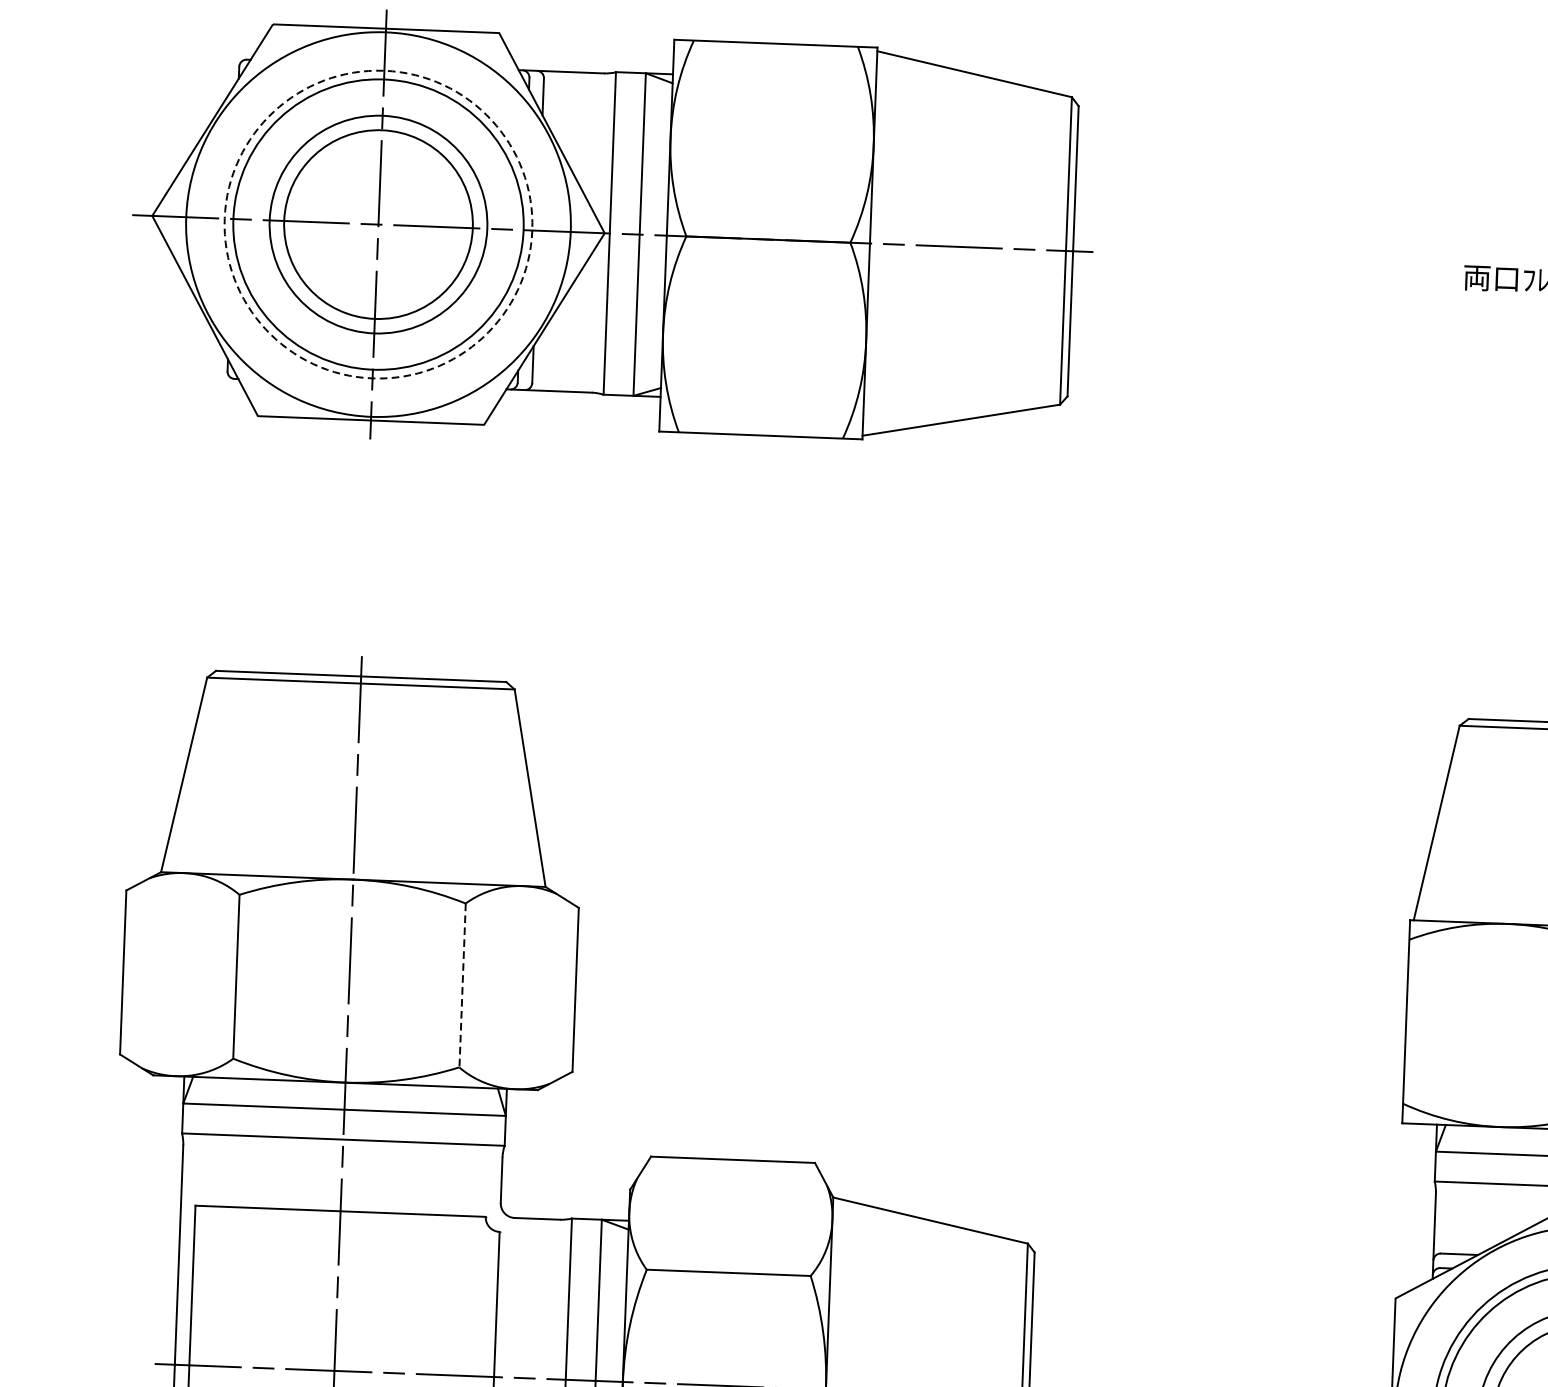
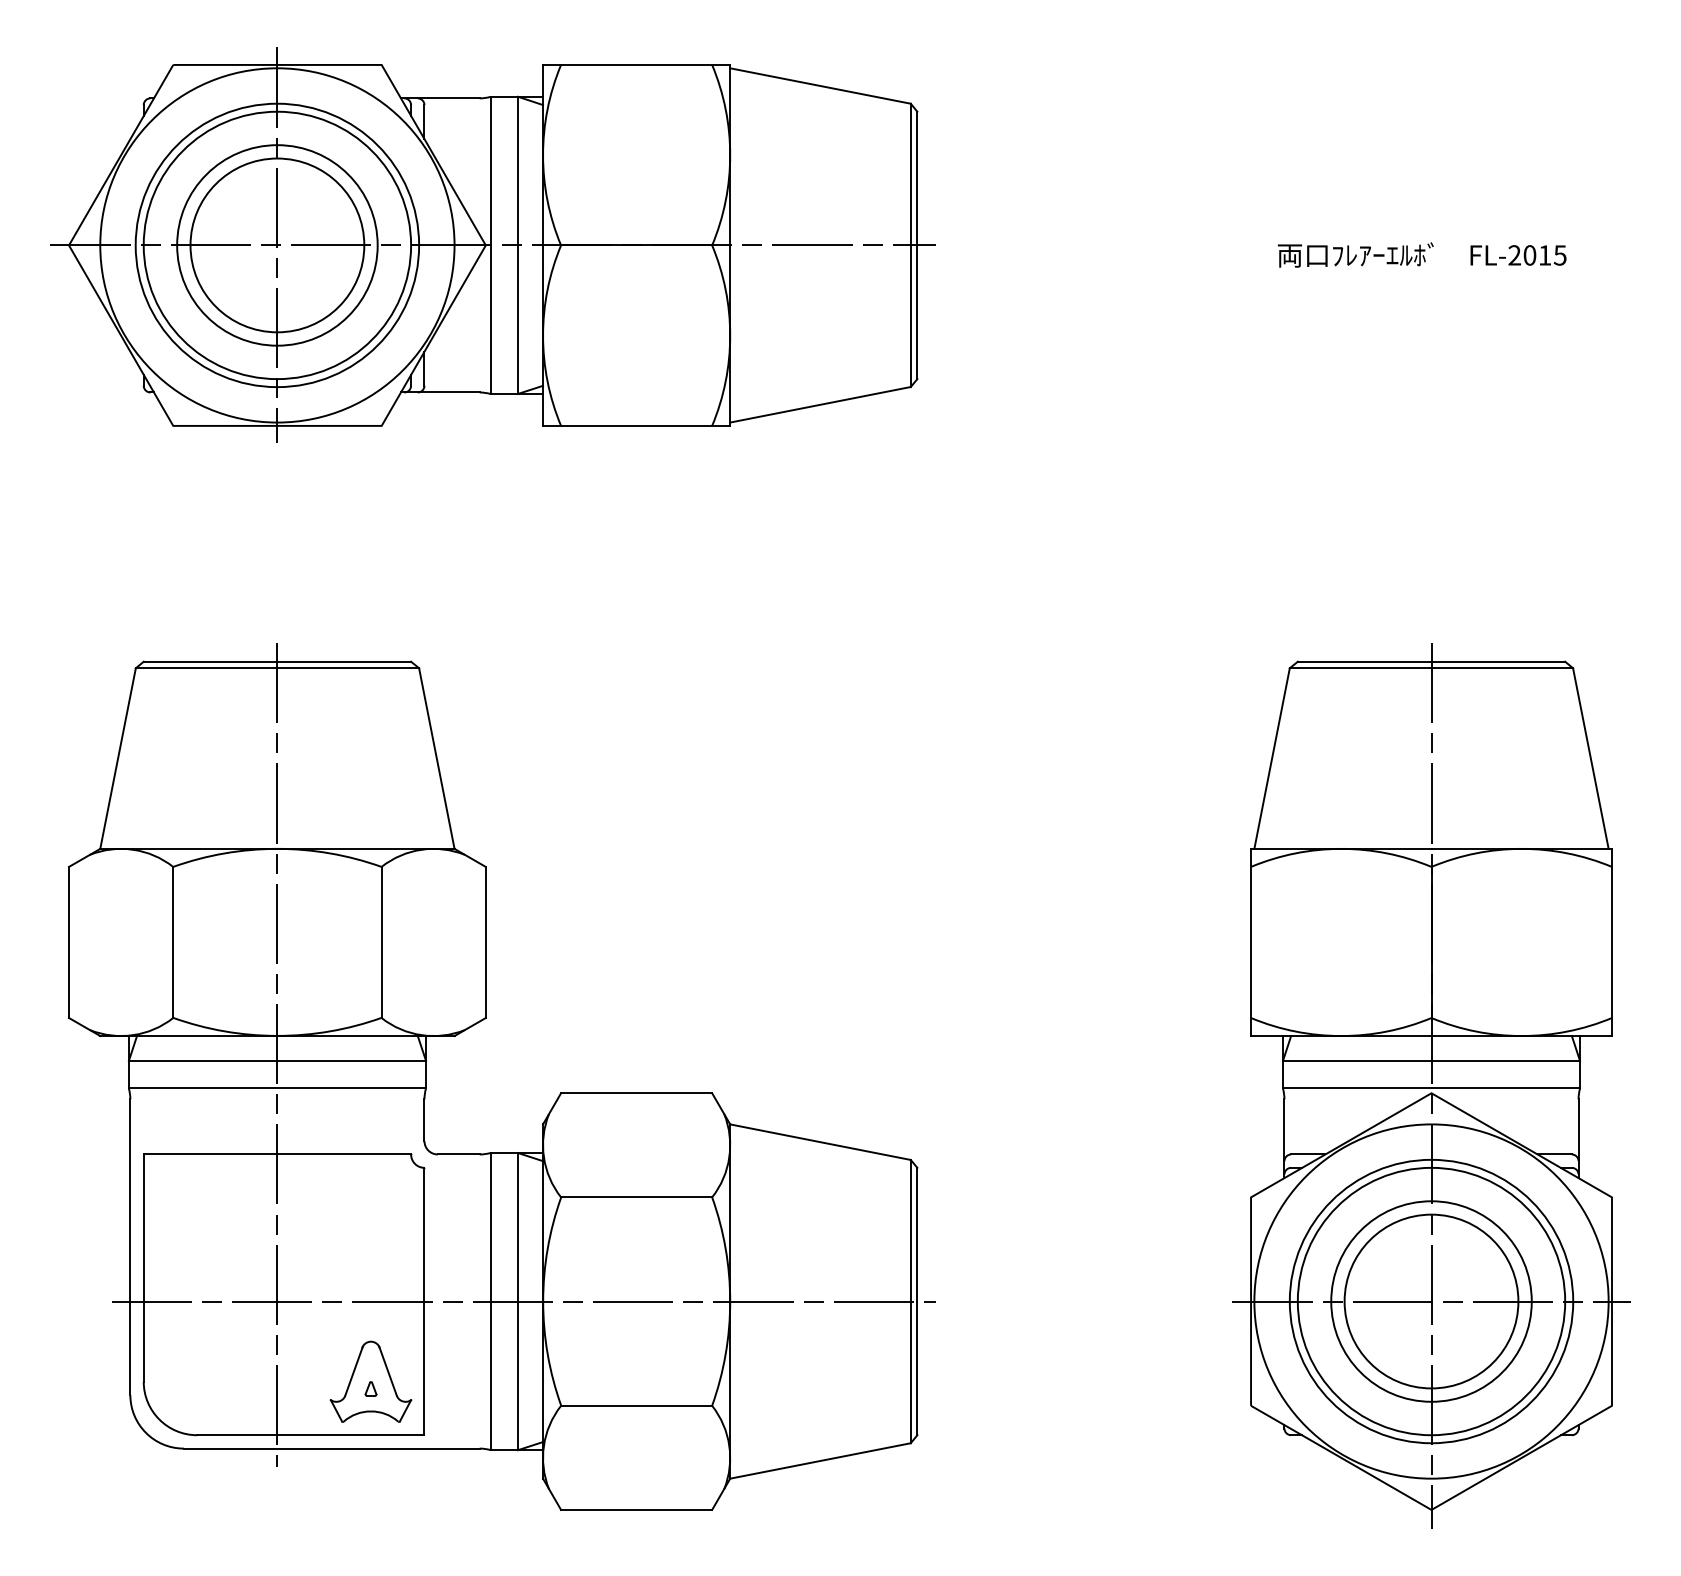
circle: (378, 224) -> (277, 245), dashed -> solid
line: (462, 985) -> (381, 942), dashed -> solid

